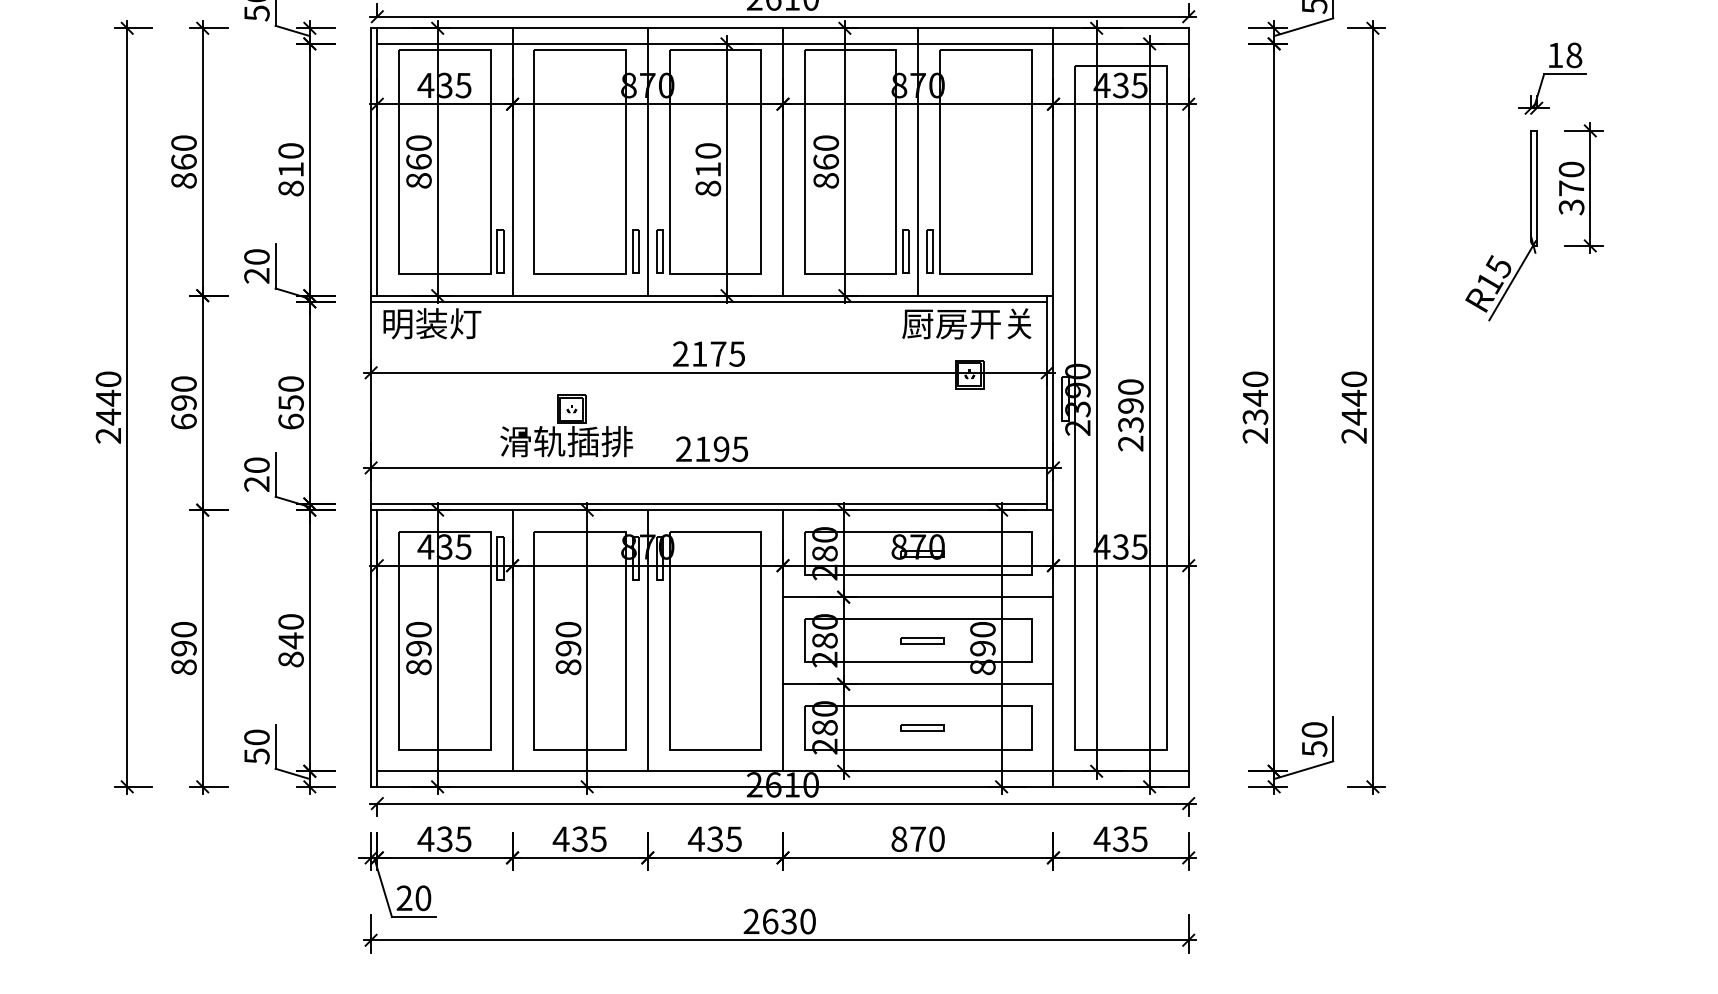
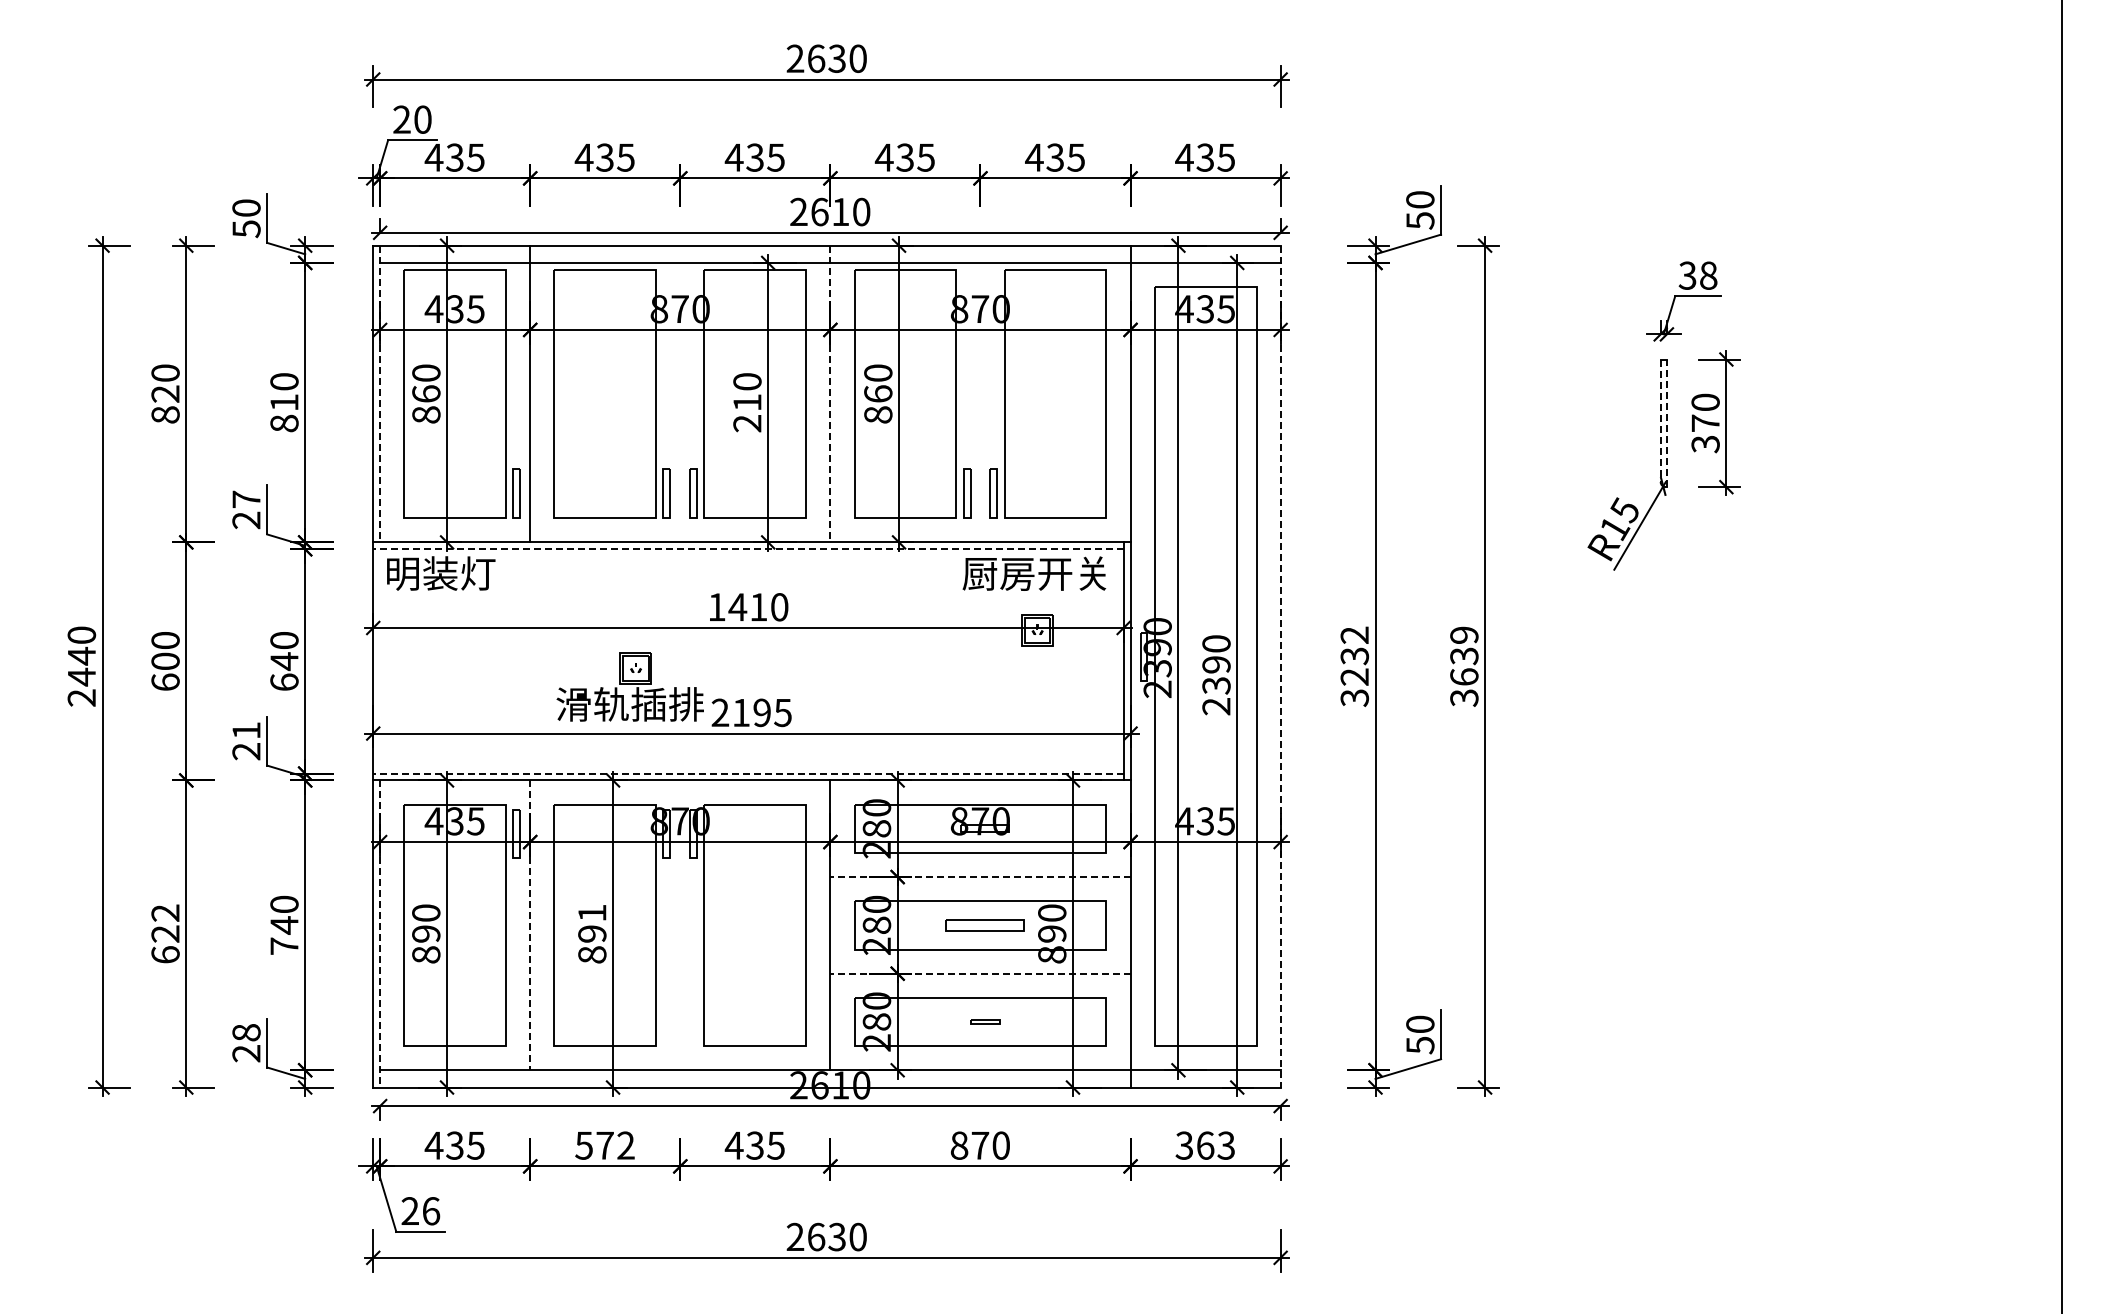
text: (1555, 55) -> (1687, 275), 18 -> 38
text: (183, 161) -> (165, 393), 860 -> 820
line: (647, 161) -> (680, 393), removed
line: (918, 161) -> (980, 393), removed
line: (377, 162) -> (380, 394), solid -> dashed
line: (783, 162) -> (830, 394), solid -> dashed
line: (1530, 186) -> (1660, 421), solid -> dashed
text: (708, 188) -> (747, 423), 810 -> 210
line: (1536, 188) -> (1666, 423), solid -> dashed
text: (256, 256) -> (246, 498), 20 -> 27
line: (708, 302) -> (747, 549), solid -> dashed
text: (709, 354) -> (748, 607), 2175 -> 1410
text: (183, 402) -> (165, 661), 690 -> 600
text: (291, 402) -> (284, 661), 650 -> 640
line: (1188, 407) -> (1280, 666), solid -> dashed
text: (1255, 407) -> (1354, 666), 2340 -> 3232
text: (1354, 407) -> (1464, 666), 2440 -> 3639
part: (565, 425) -> (629, 686), moved
text: (256, 465) -> (246, 730), 20 -> 21
line: (708, 503) -> (747, 773), solid -> dashed
line: (917, 597) -> (979, 877), solid -> dashed
text: (568, 629) -> (592, 912), 890 -> 891
line: (512, 640) -> (530, 925), solid -> dashed
line: (647, 640) -> (680, 925), removed
part: (921, 640) -> (984, 925), size x1.6
text: (183, 648) -> (165, 933), 890 -> 622
line: (377, 648) -> (380, 933), solid -> dashed
text: (291, 658) -> (284, 945), 840 -> 740
line: (917, 684) -> (979, 973), solid -> dashed
part: (921, 727) -> (984, 1021), size x0.6
text: (256, 747) -> (246, 1043), 50 -> 28
text: (579, 839) -> (604, 1145), 435 -> 572
text: (1120, 839) -> (1204, 1145), 435 -> 363
text: (423, 898) -> (431, 1211), 20 -> 26

